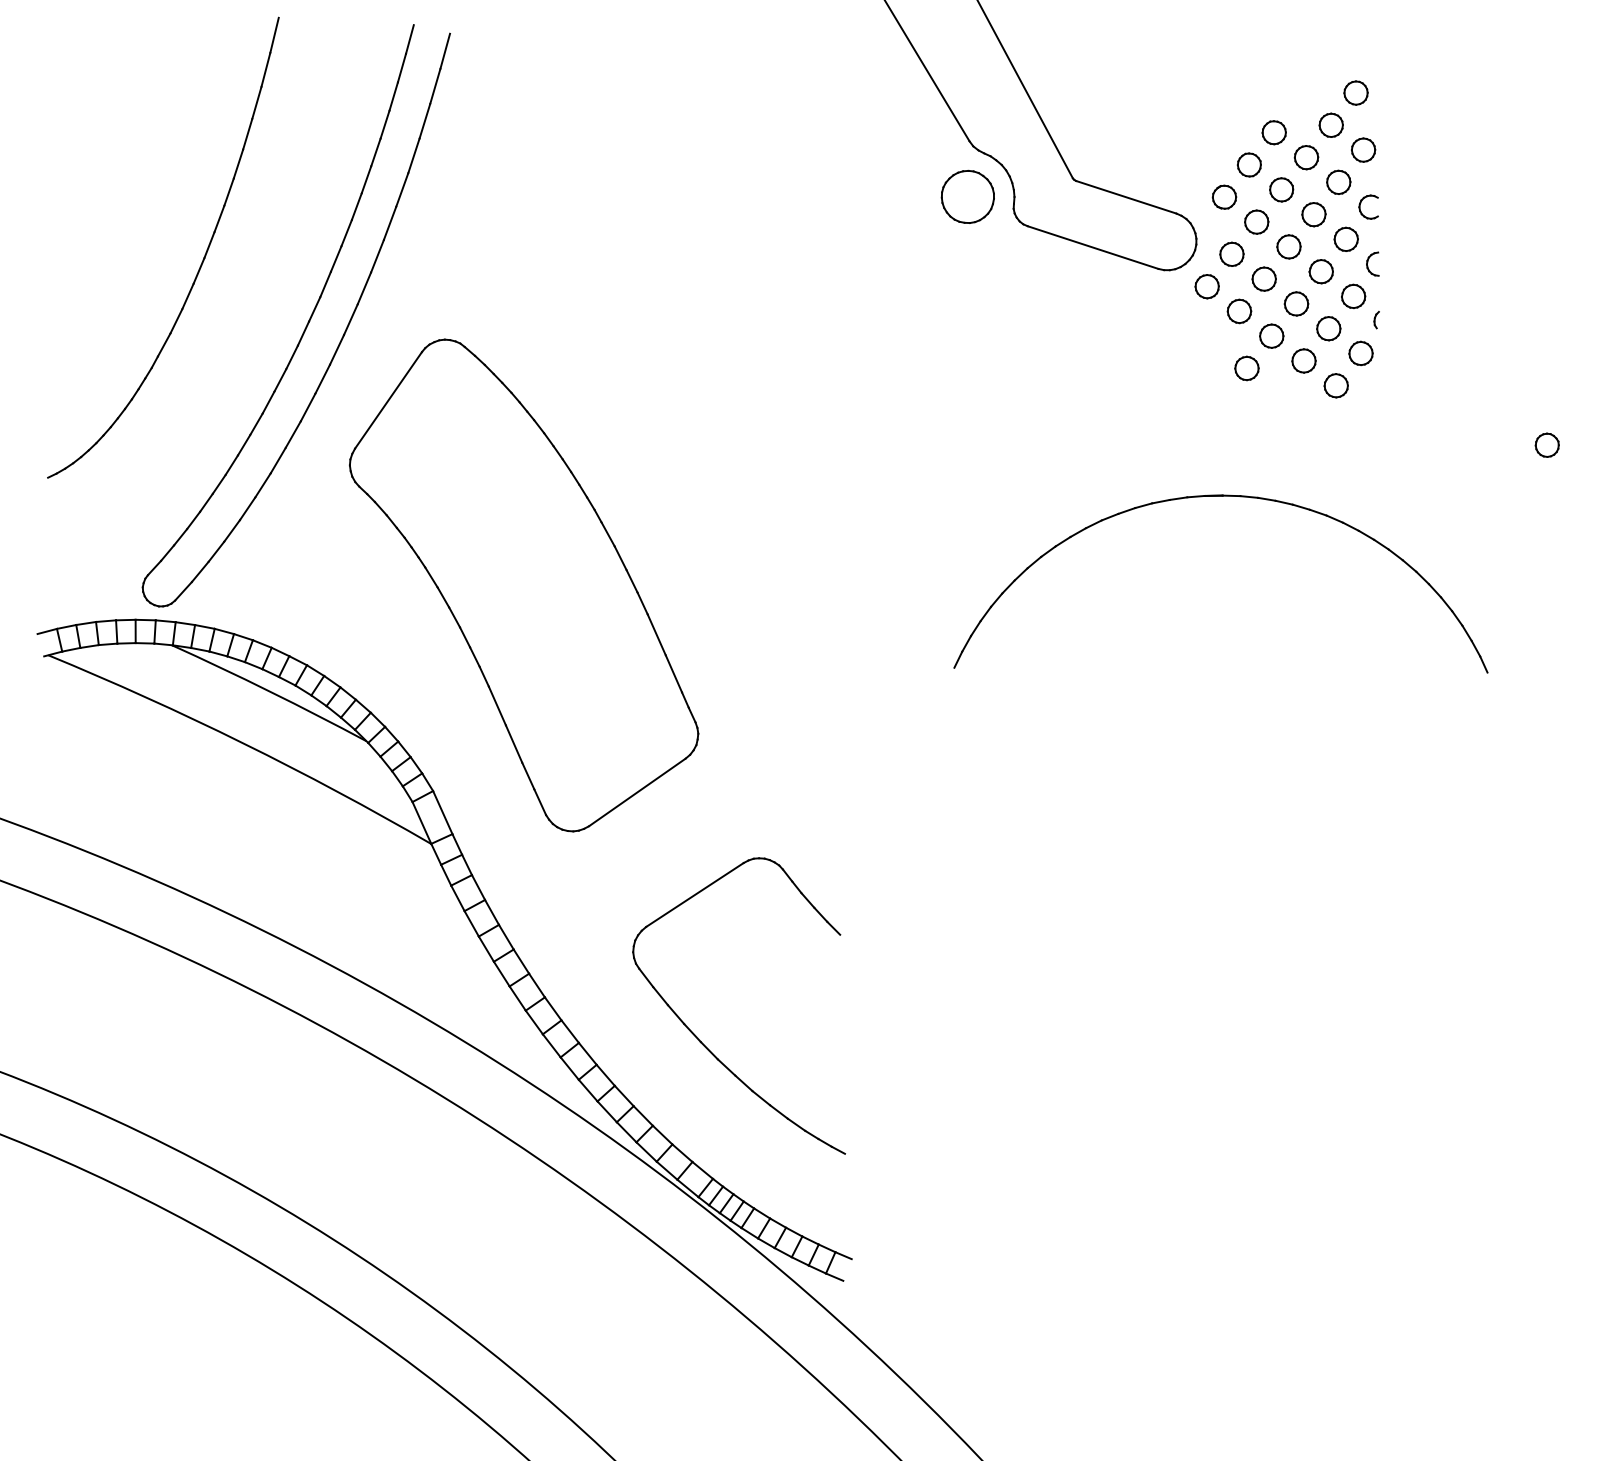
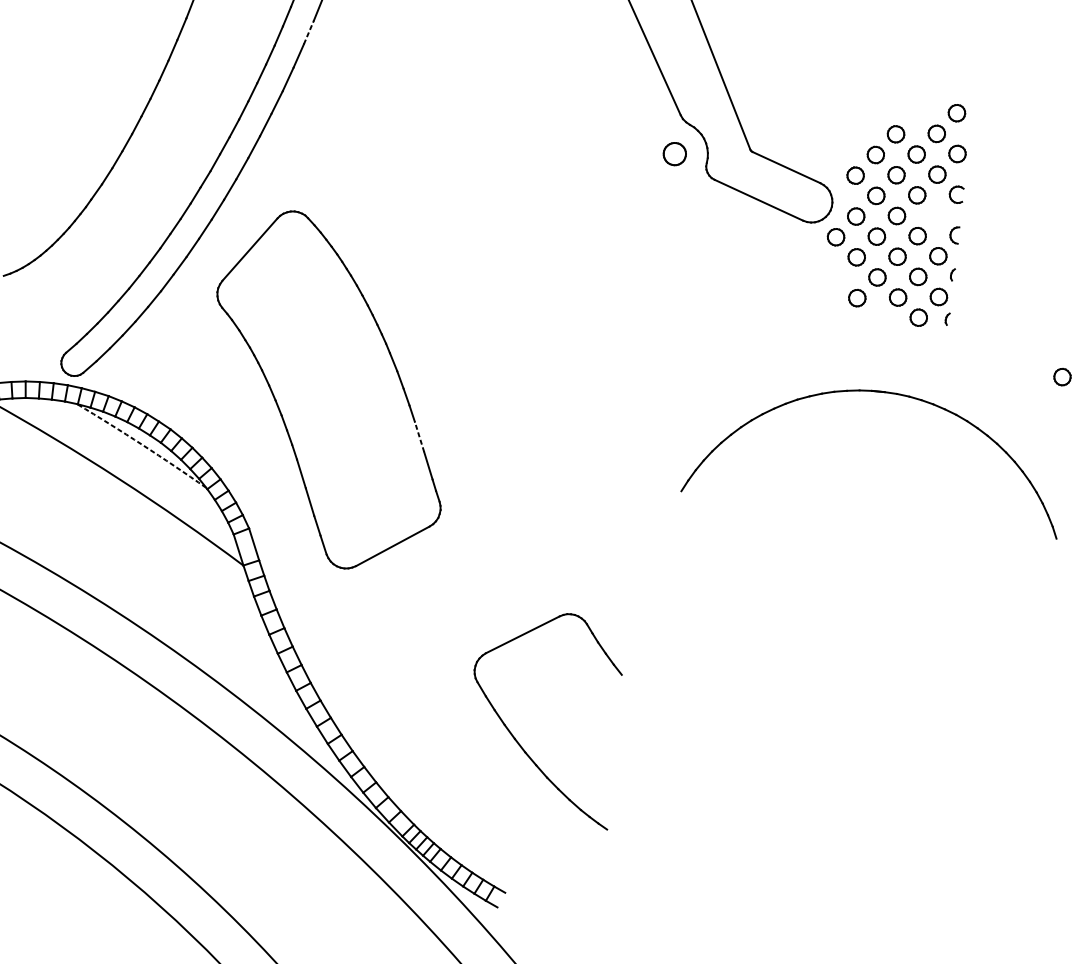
line: (435, 85) -> (309, 31), solid -> dashed
part: (967, 196) -> (674, 153), size x0.6
part: (1345, 238) -> (937, 214), removed
part: (1376, 382) -> (947, 318), added
part: (1220, 496) -> (883, 392), moved
line: (656, 634) -> (419, 436), solid -> dashed
arc: (270, 691) -> (142, 444), solid -> dashed
part: (697, 1036) -> (512, 734), moved

